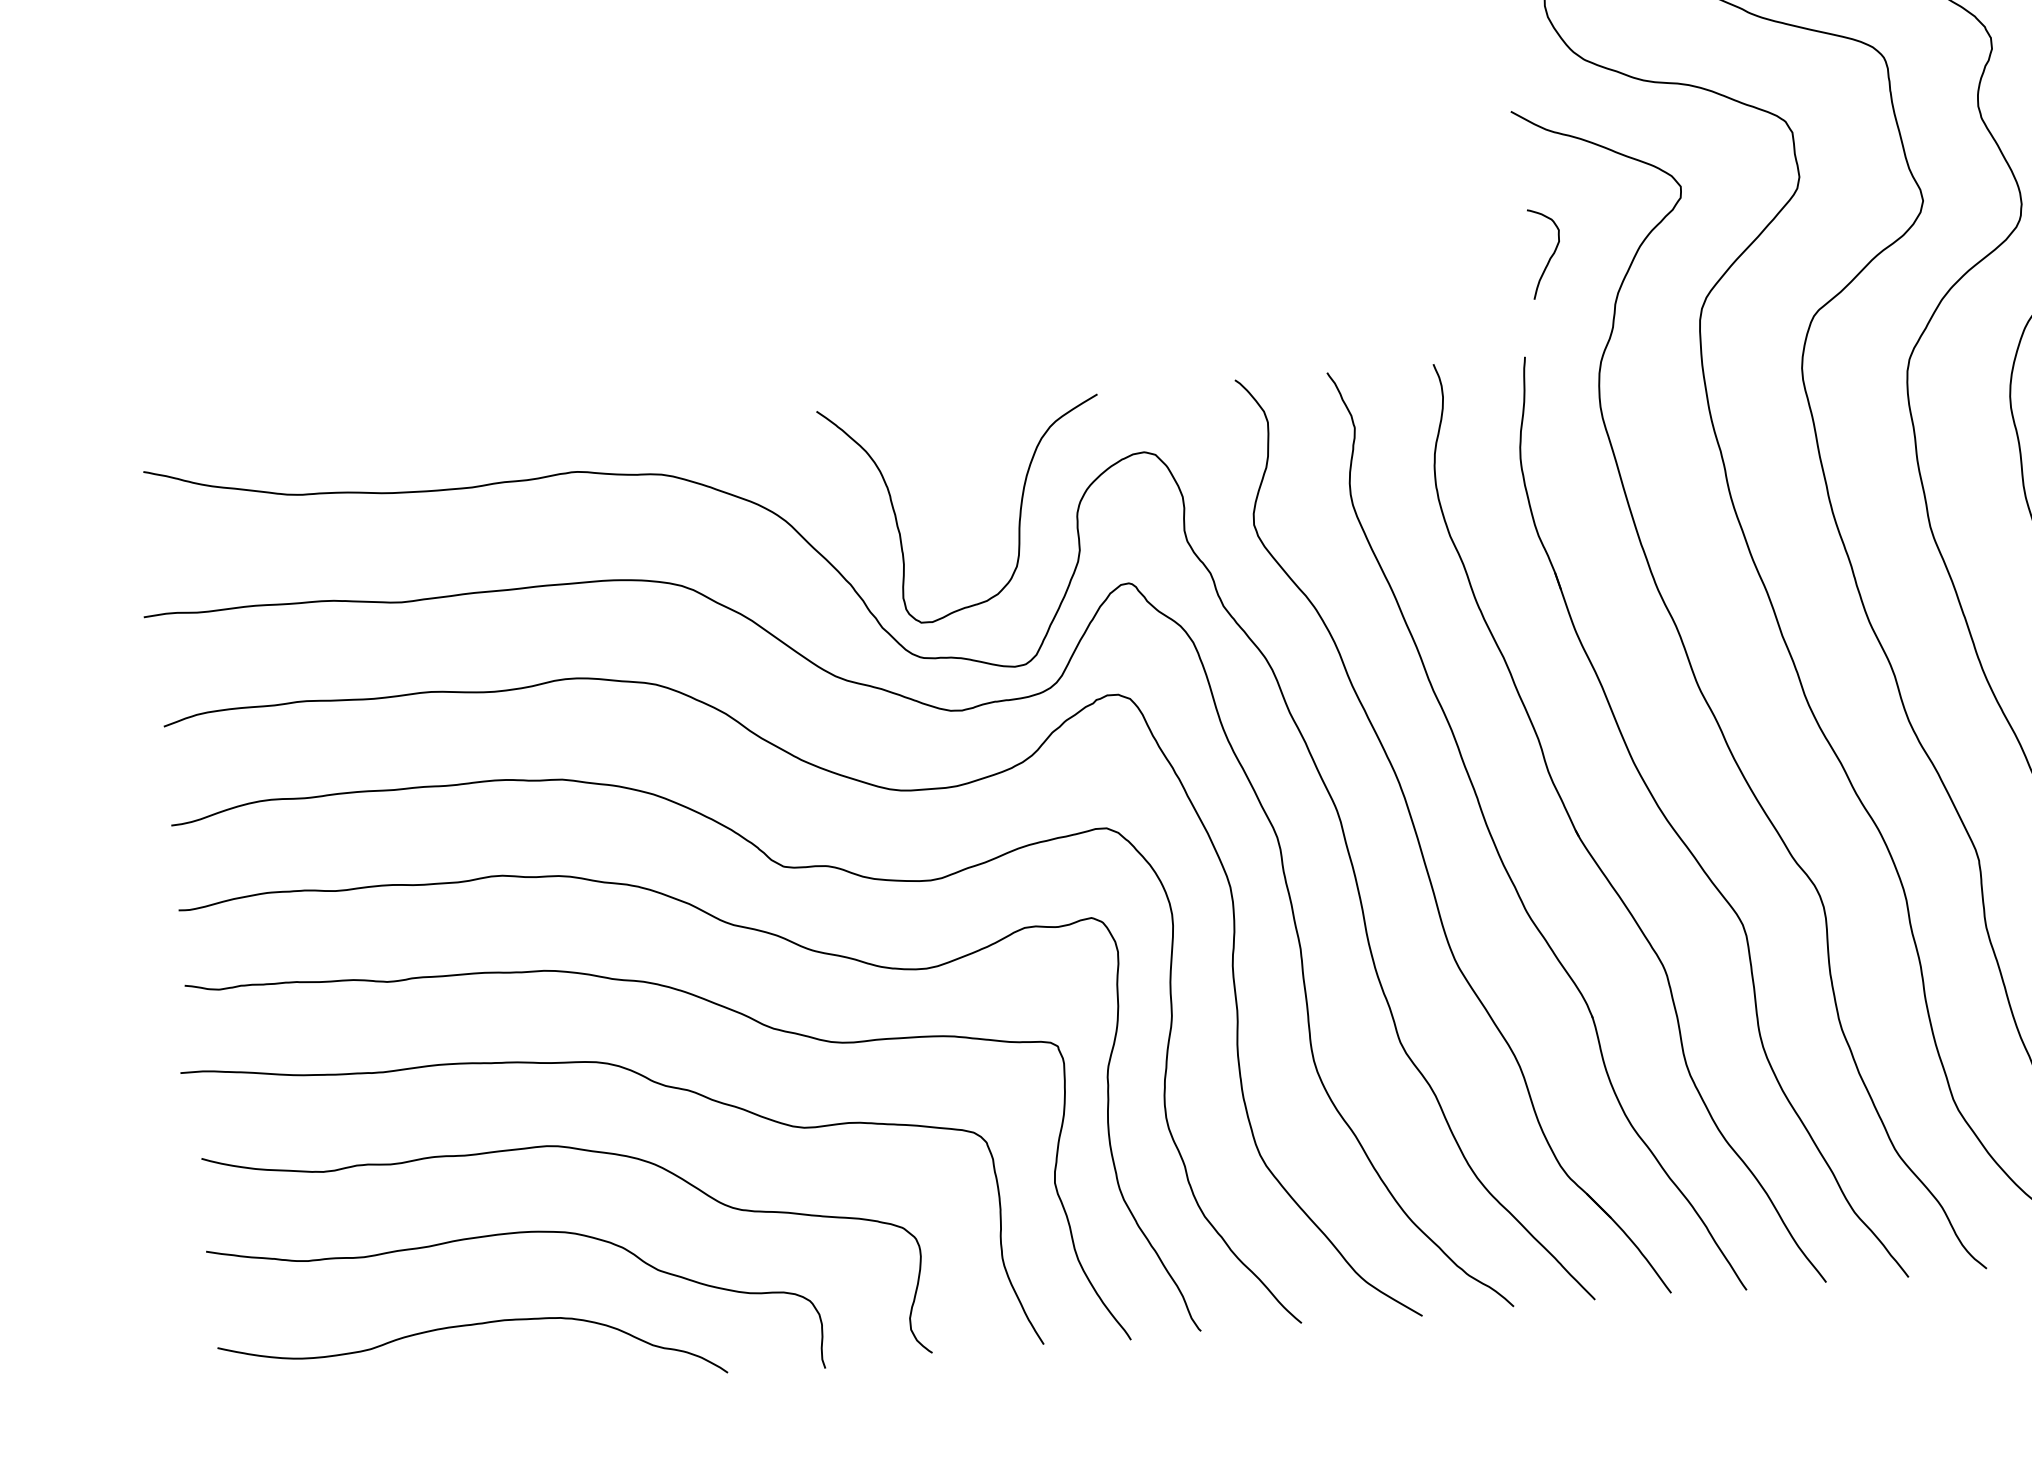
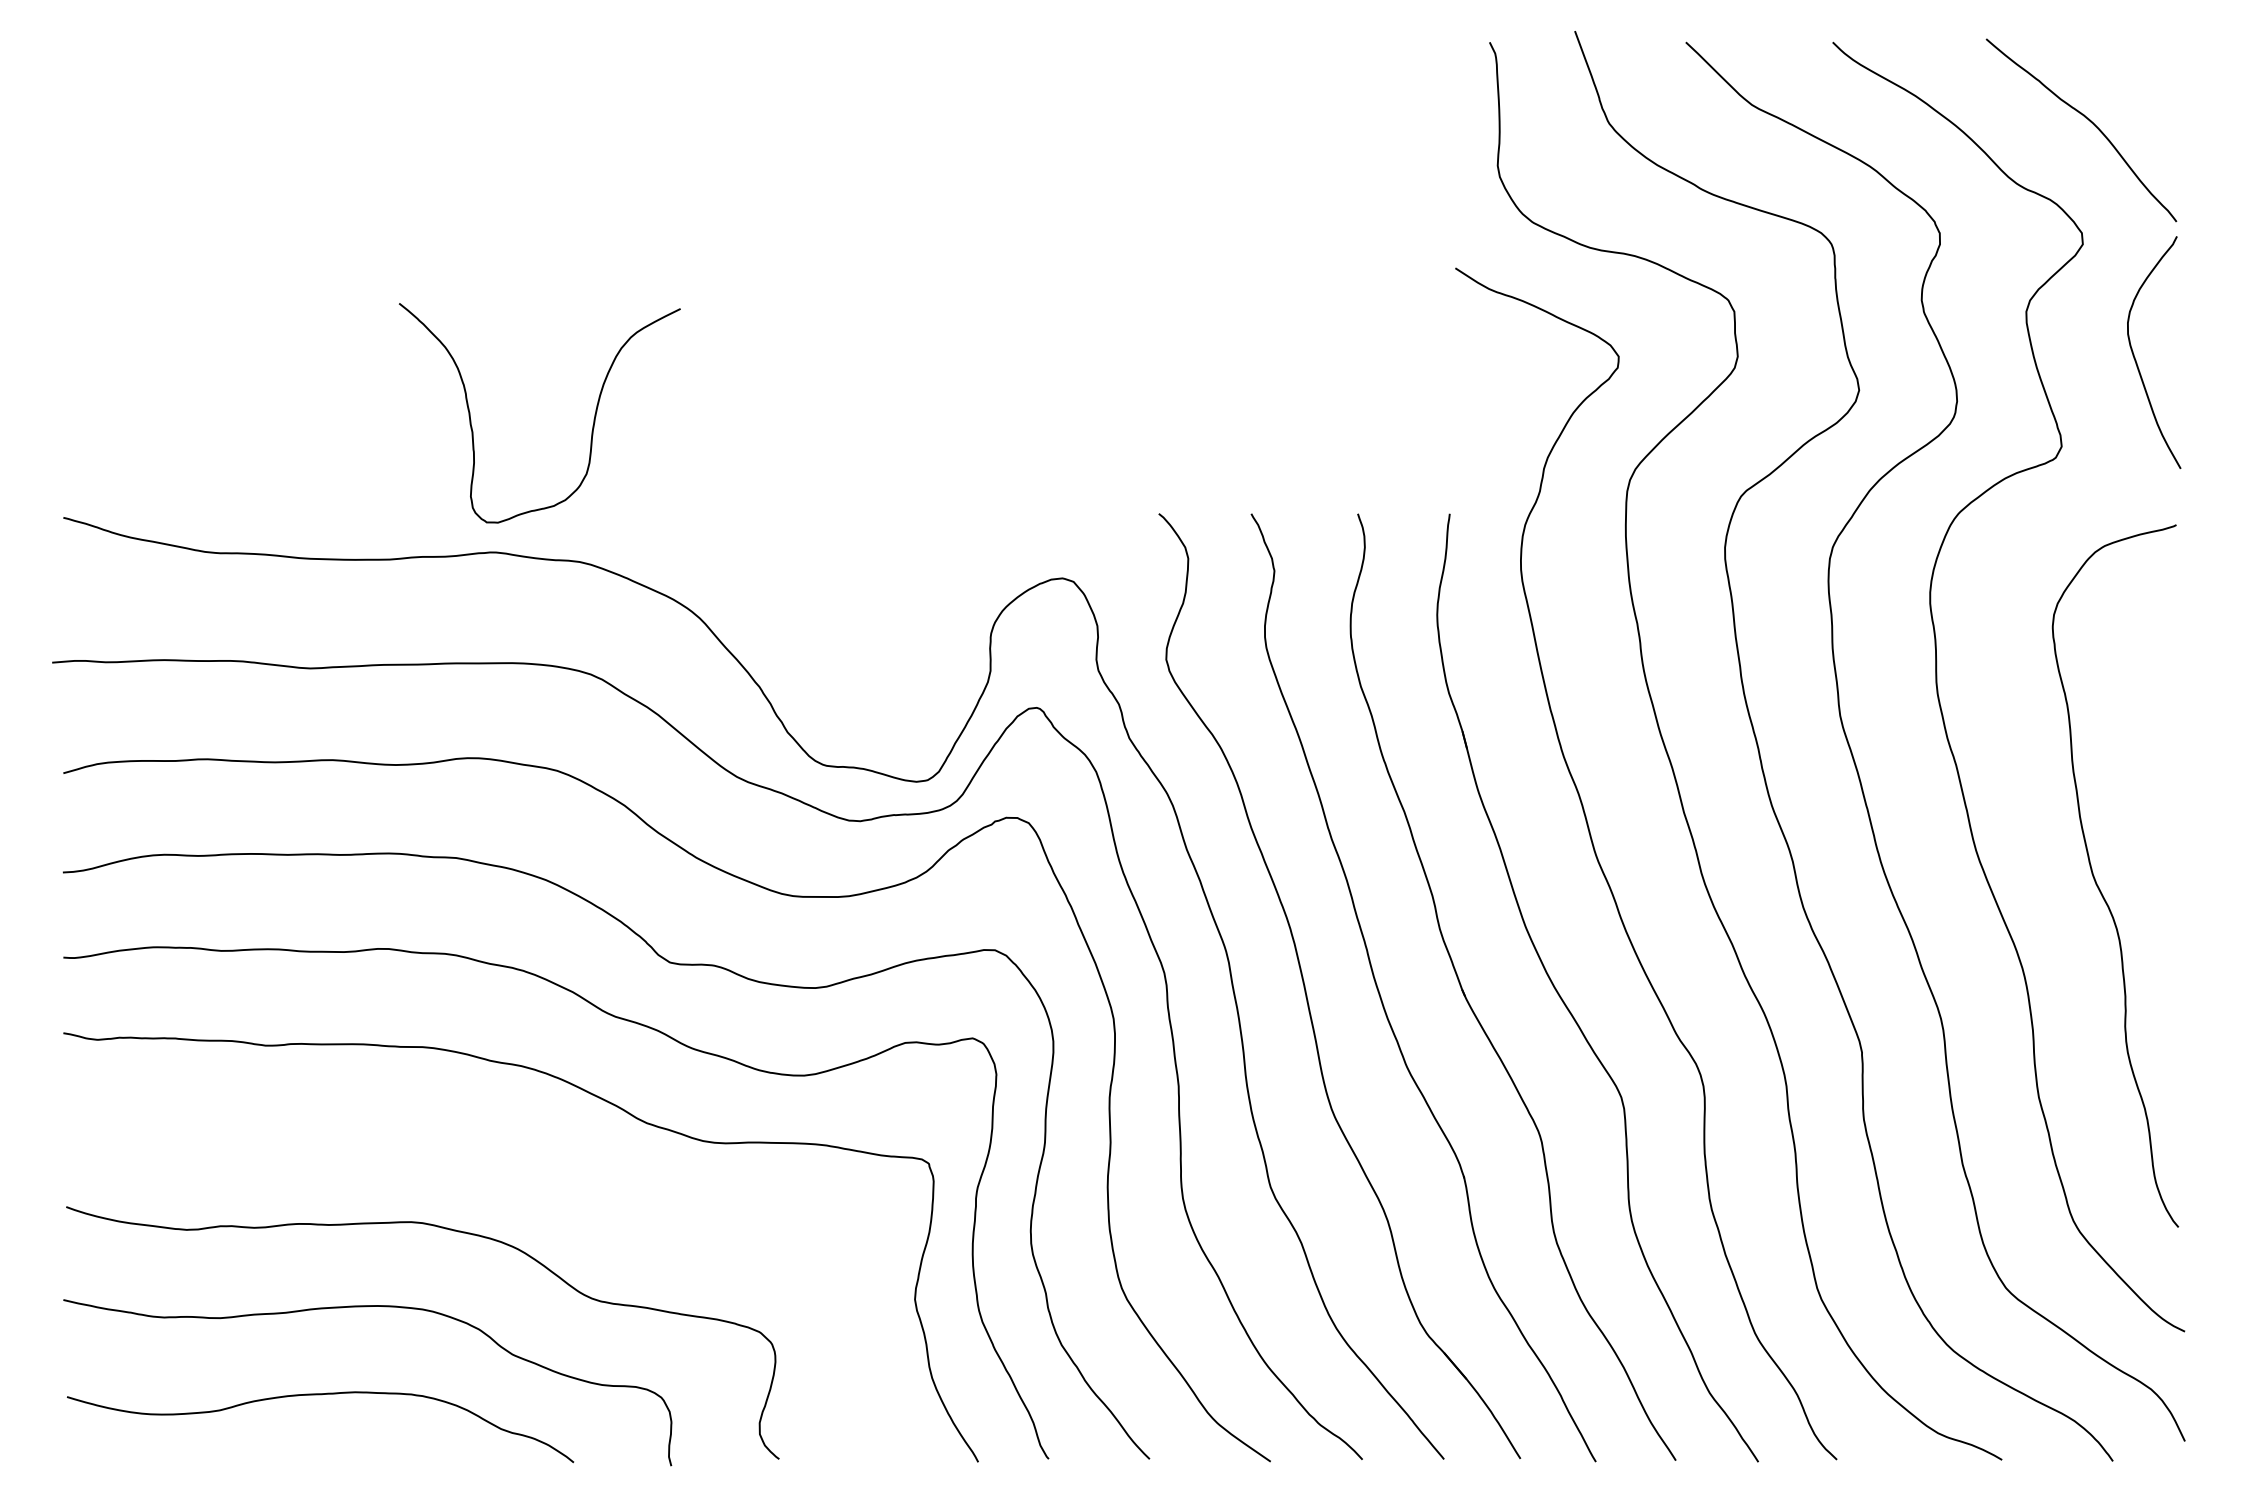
curve: (1549, 257) -> (1482, 416), removed
curve: (1019, 511) -> (593, 419), moved
curve: (662, 1086) -> (531, 1171), removed

